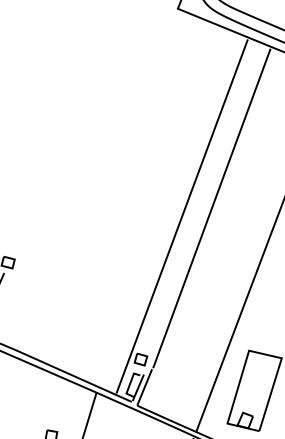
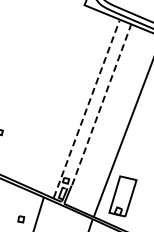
line: (211, 207) -> (101, 104), solid -> dashed
line: (181, 217) -> (86, 109), solid -> dashed

